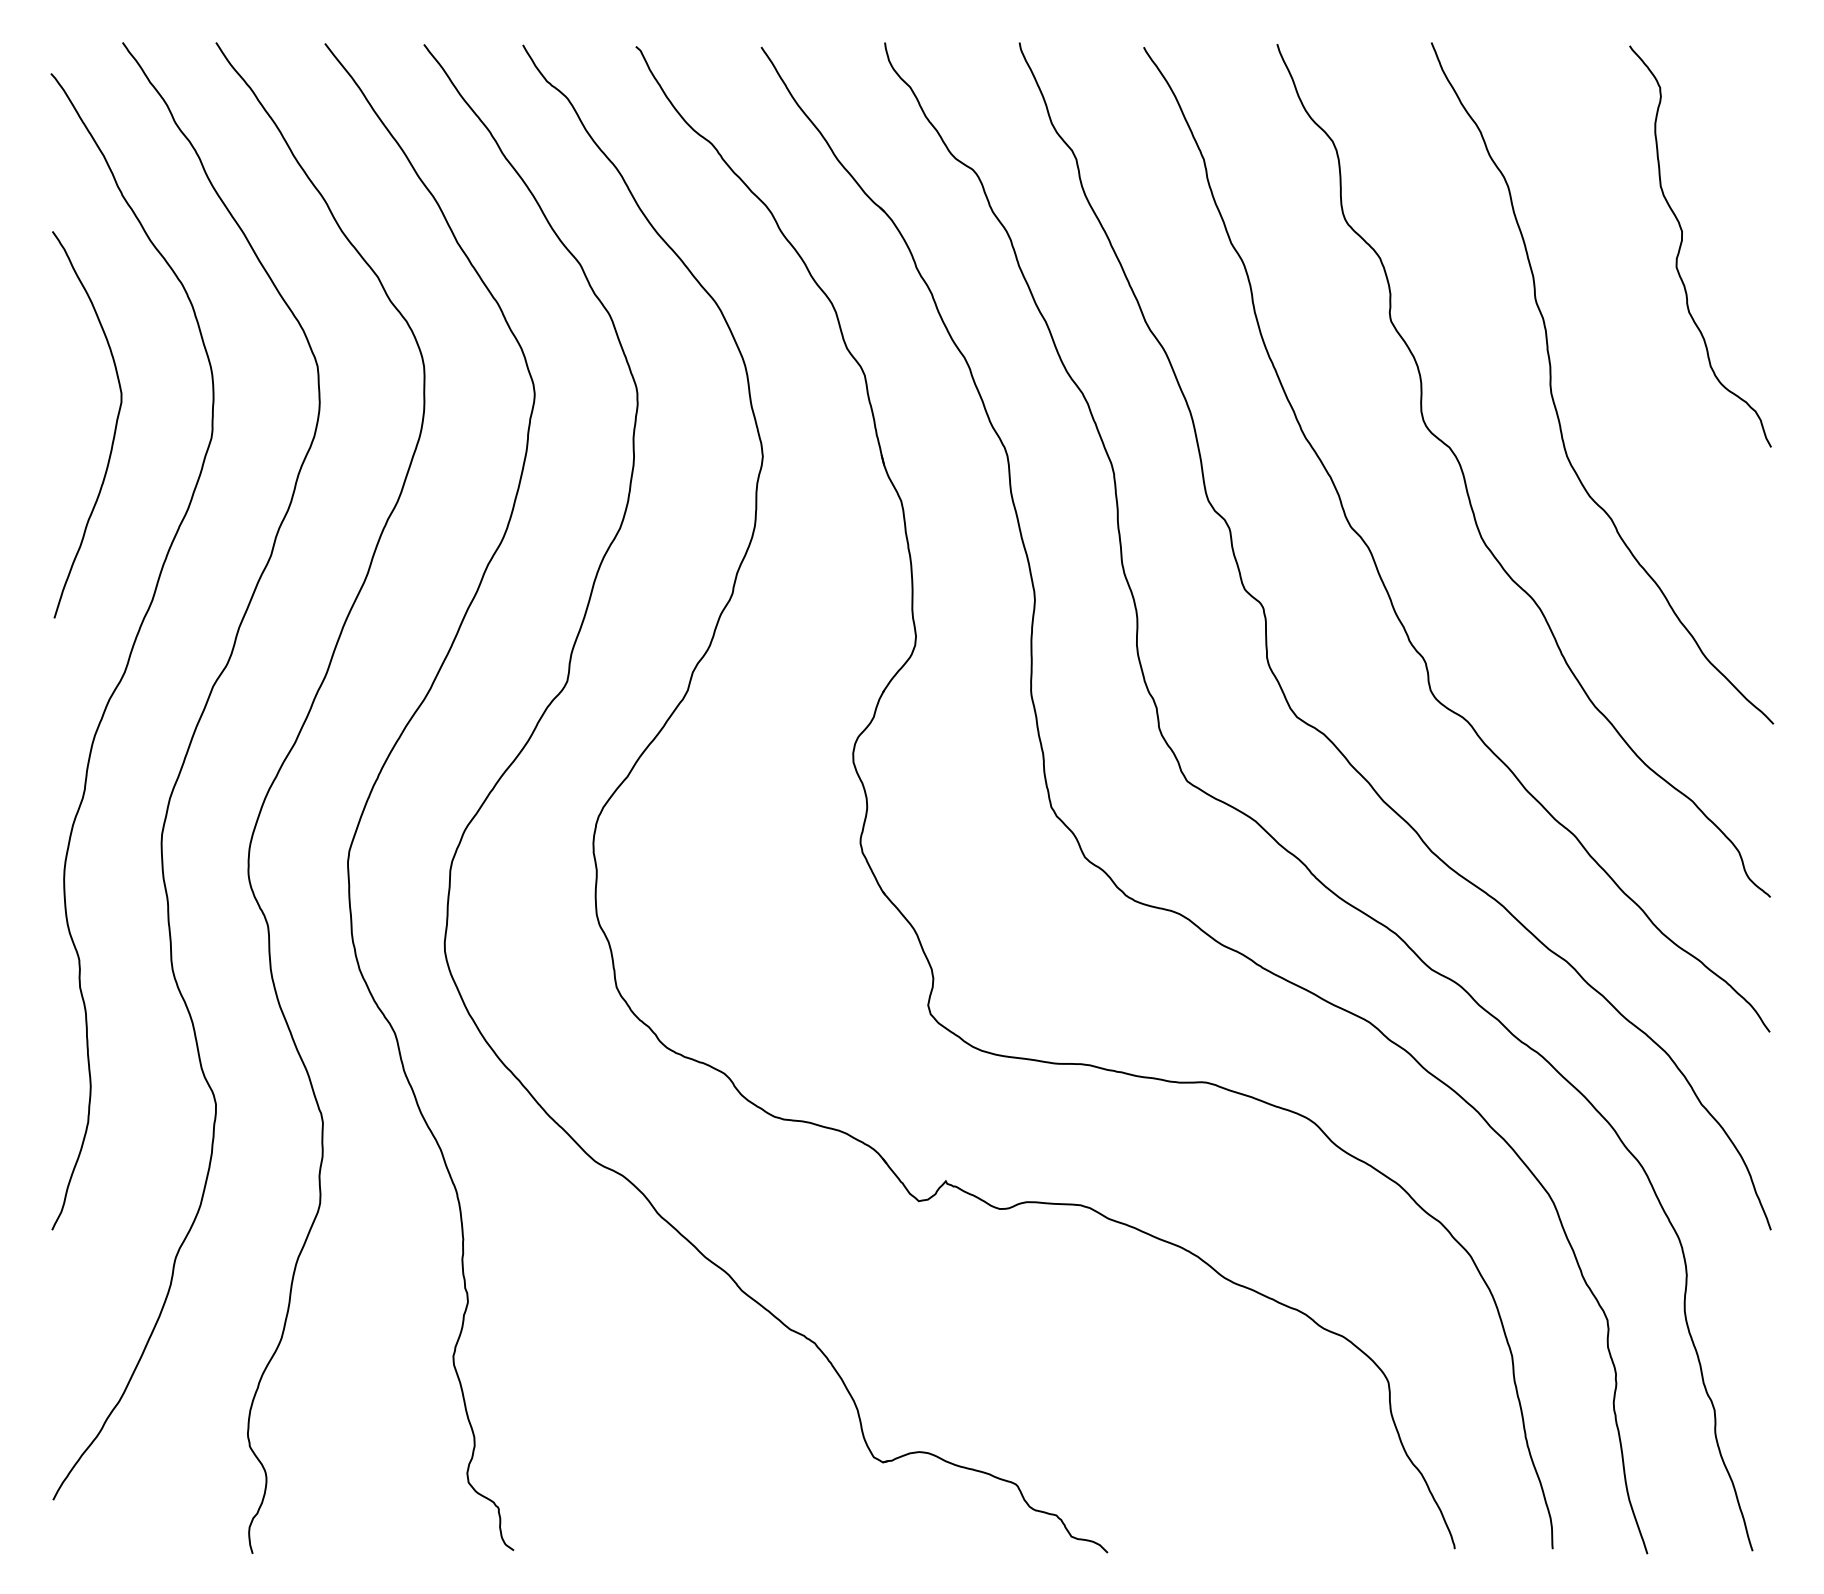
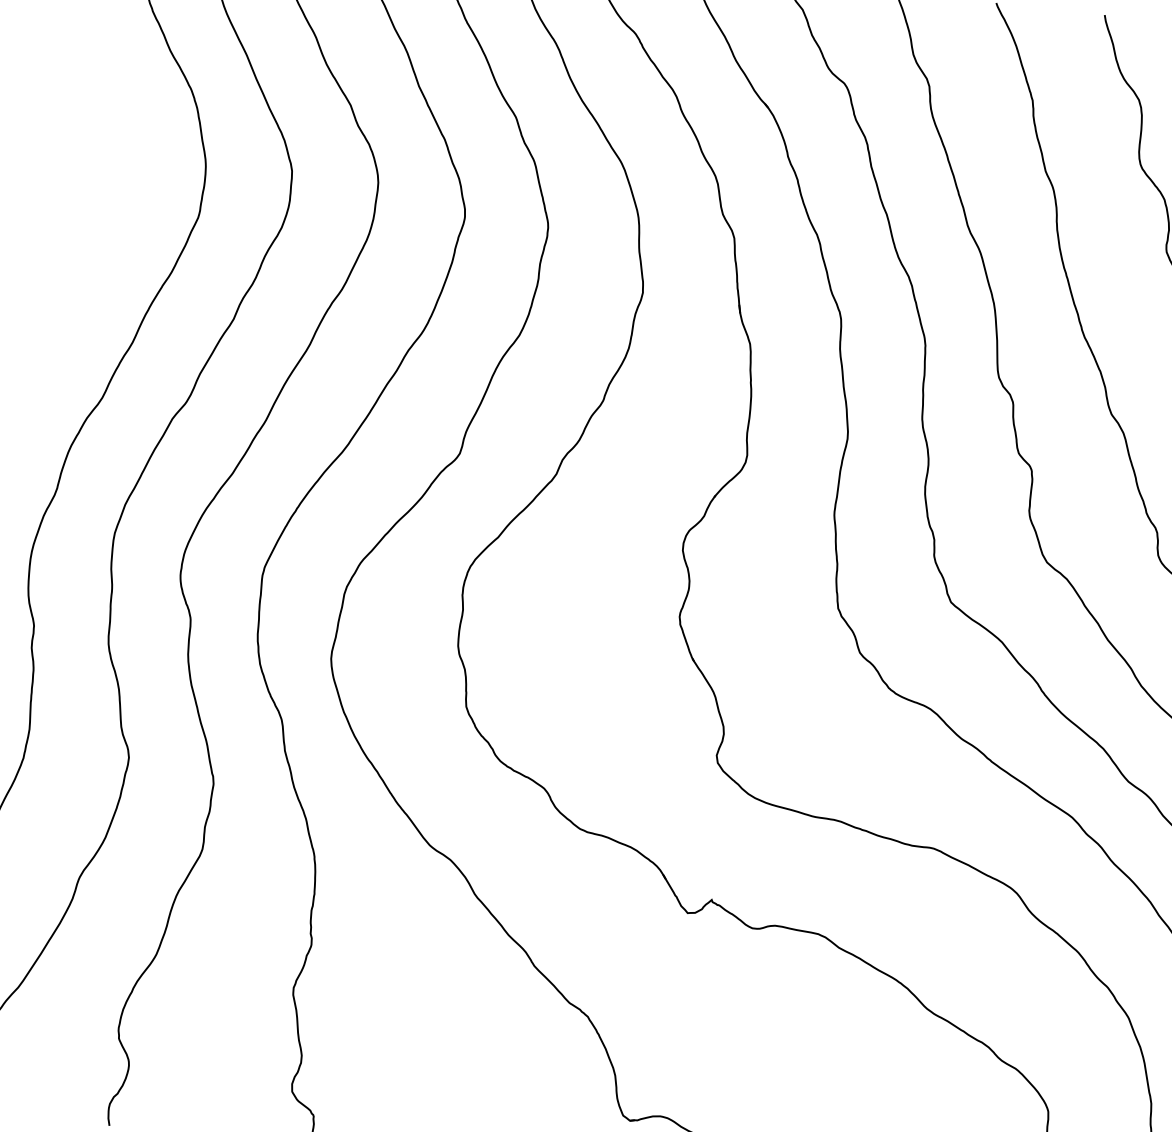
curve: (114, 428) -> (120, 199), removed

